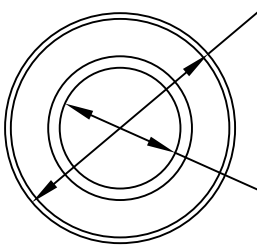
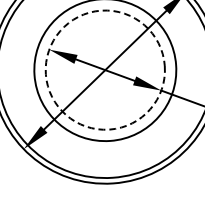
circle: (119, 127) -> (104, 69), solid -> dashed

